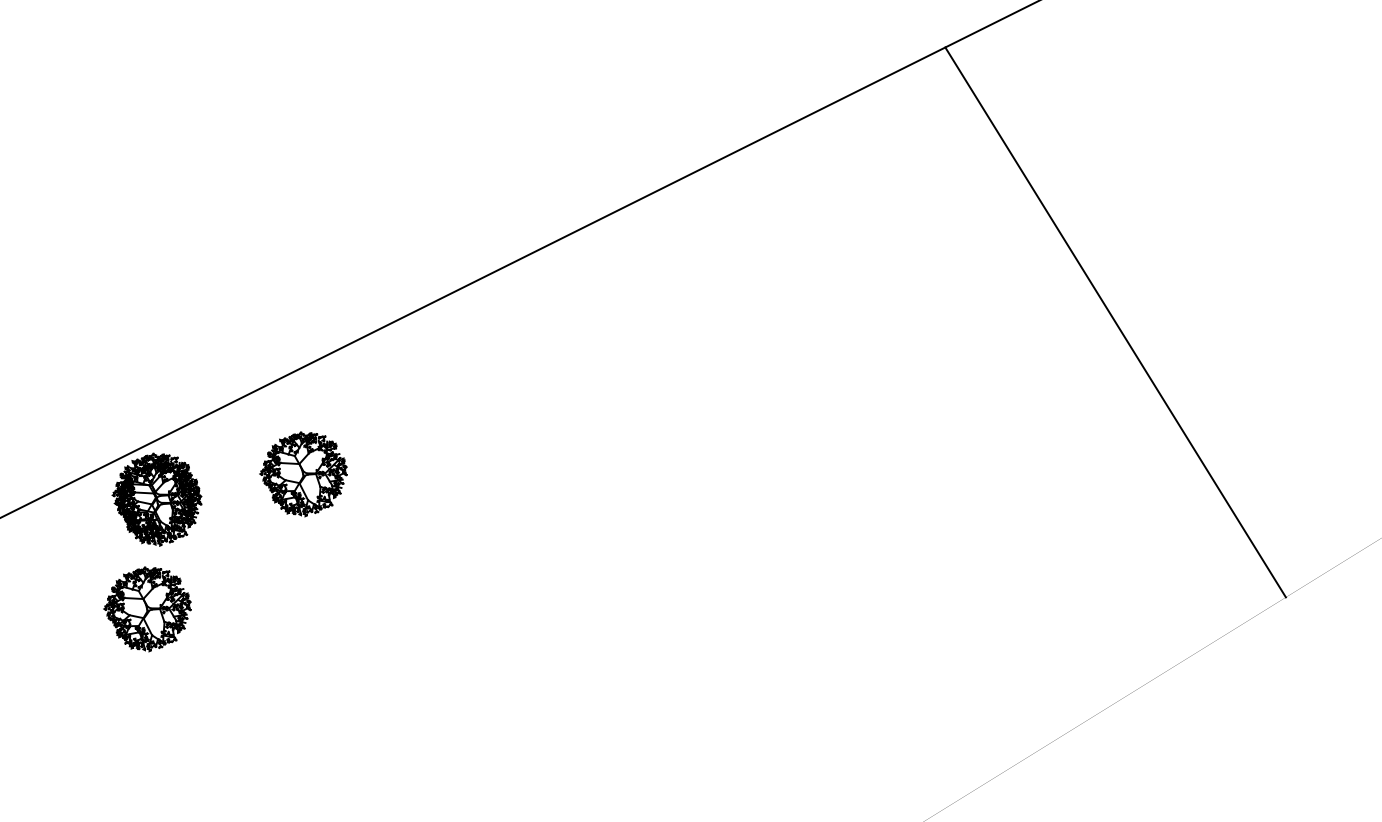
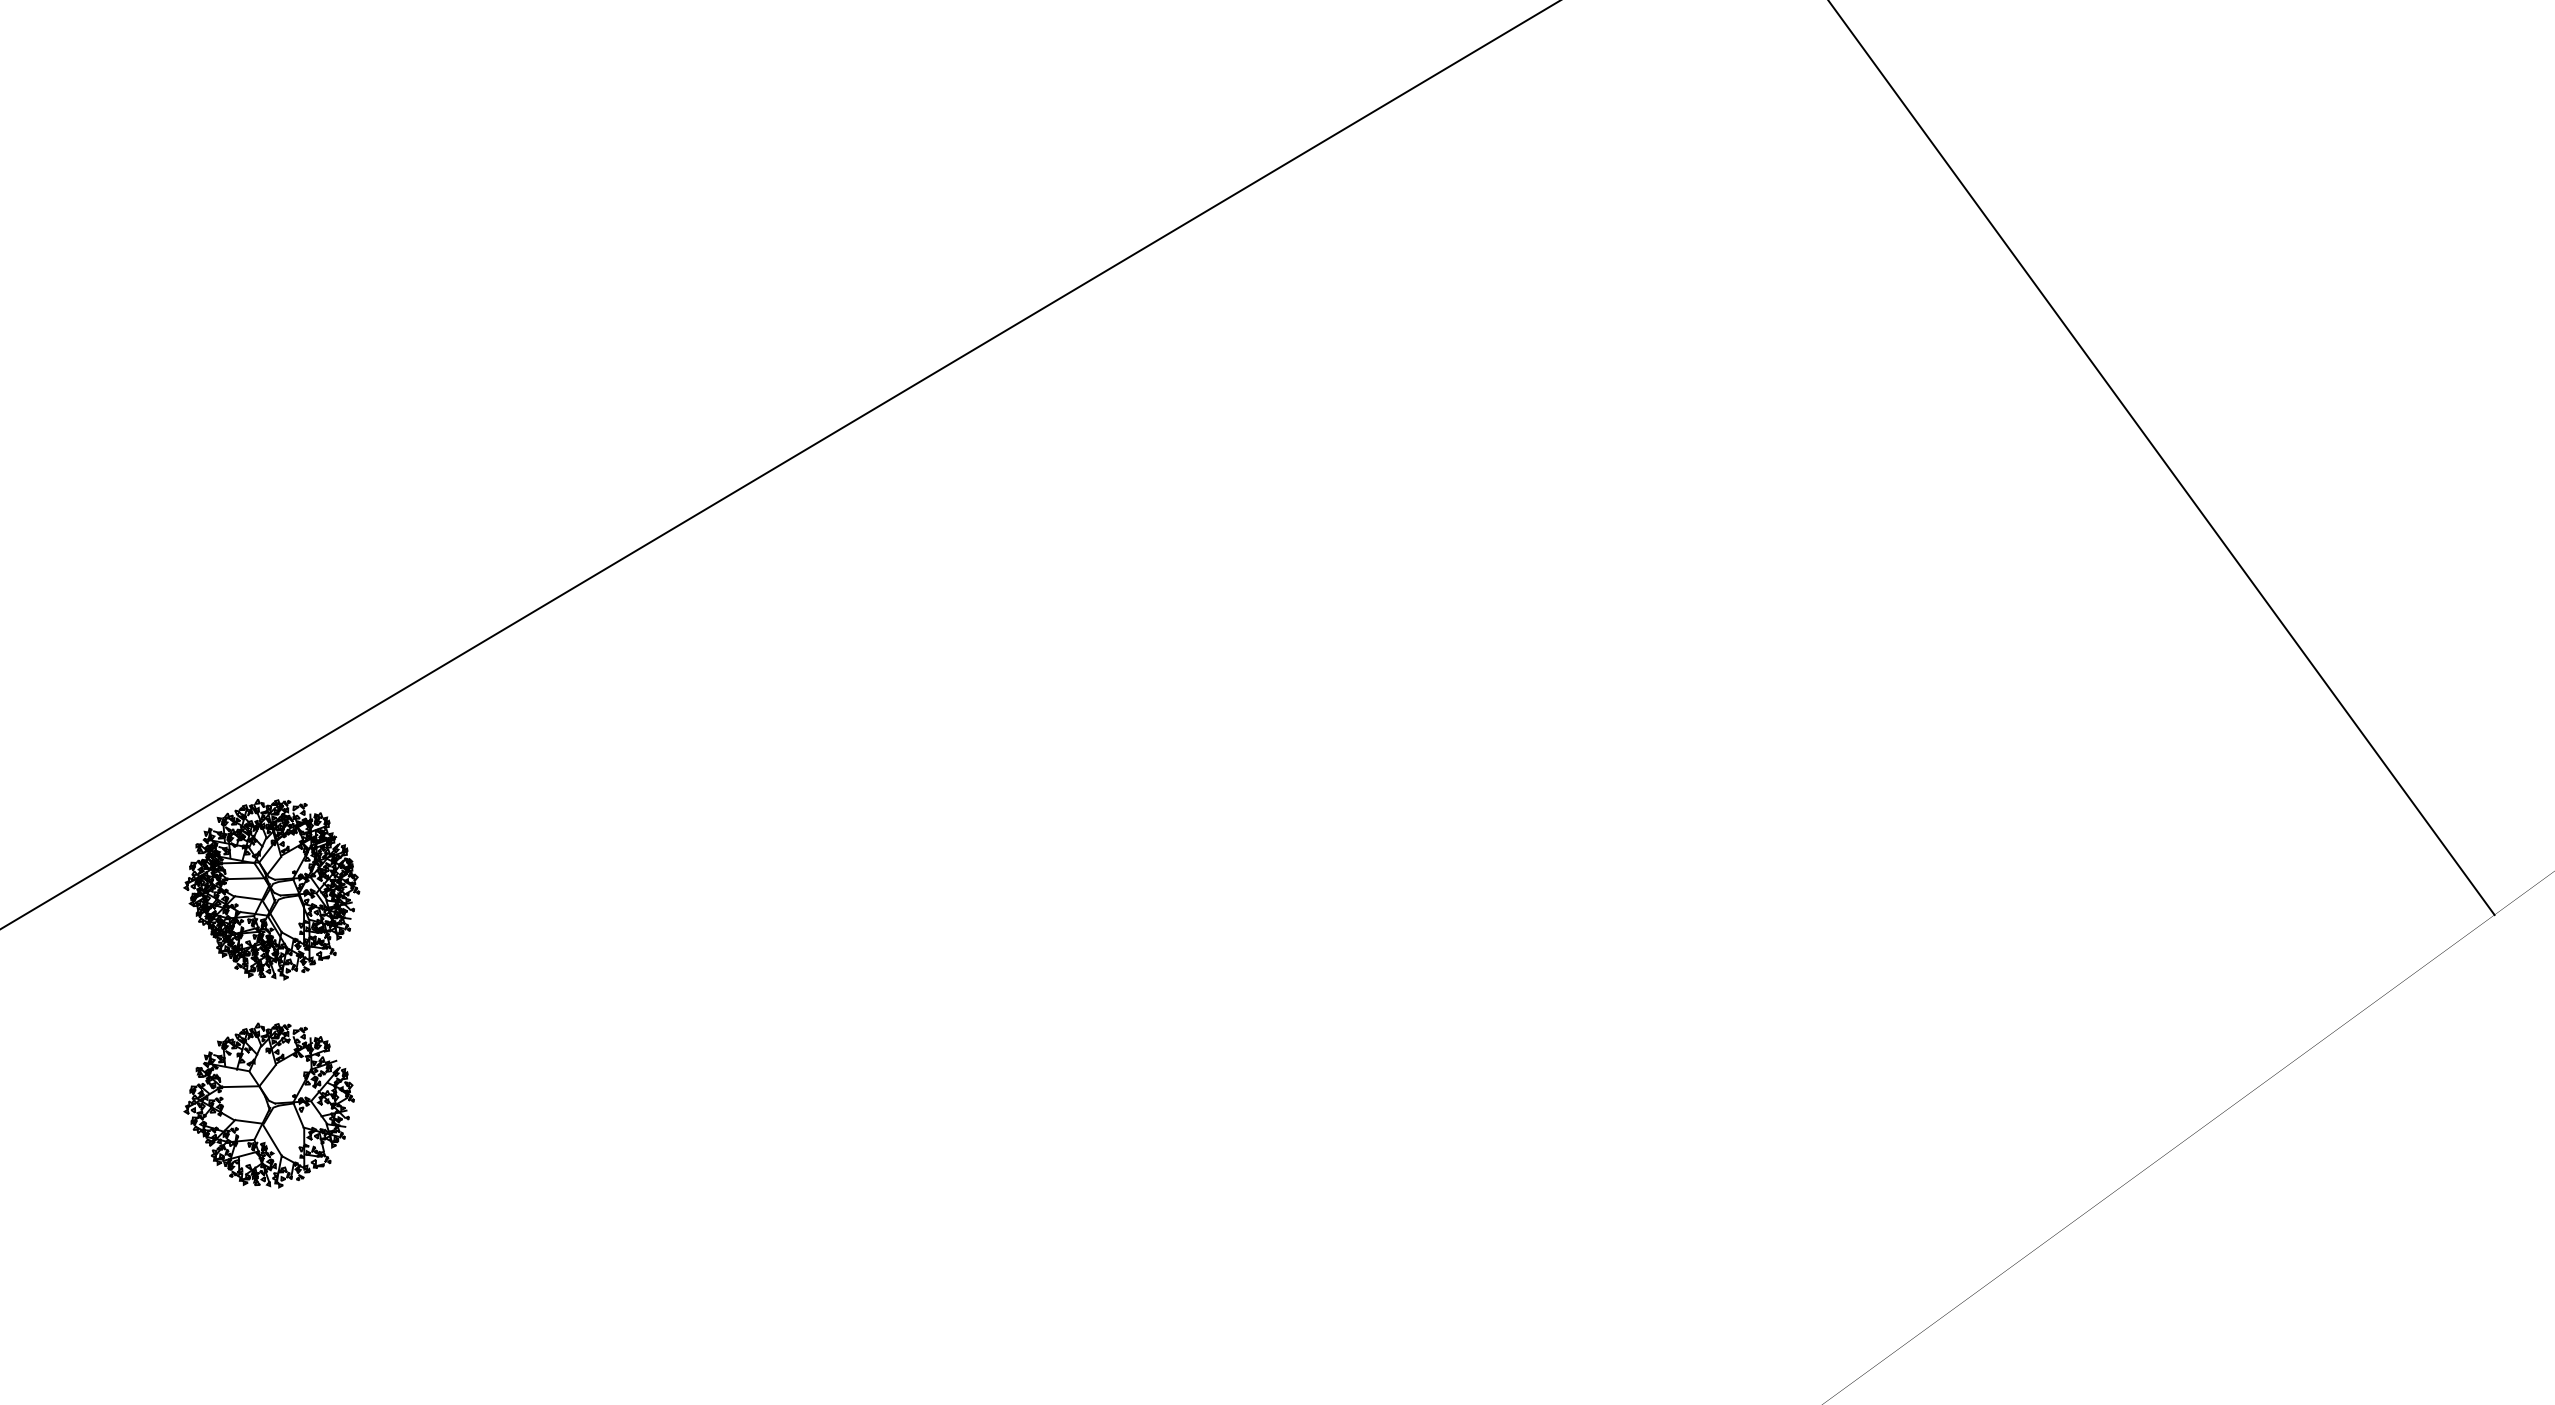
part: (303, 474) -> (554, 819), removed

